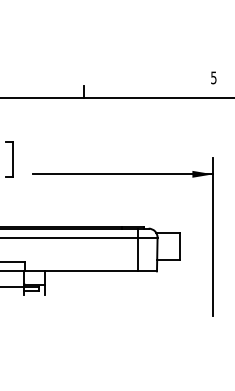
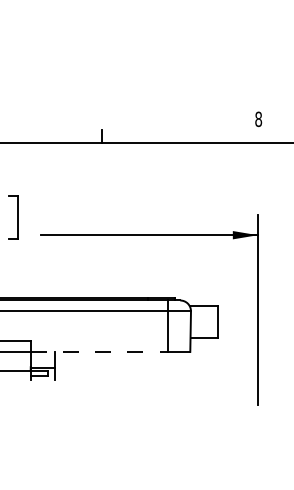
text: (213, 78) -> (258, 119), 5 -> 8
line: (82, 271) -> (100, 351), solid -> dashed

